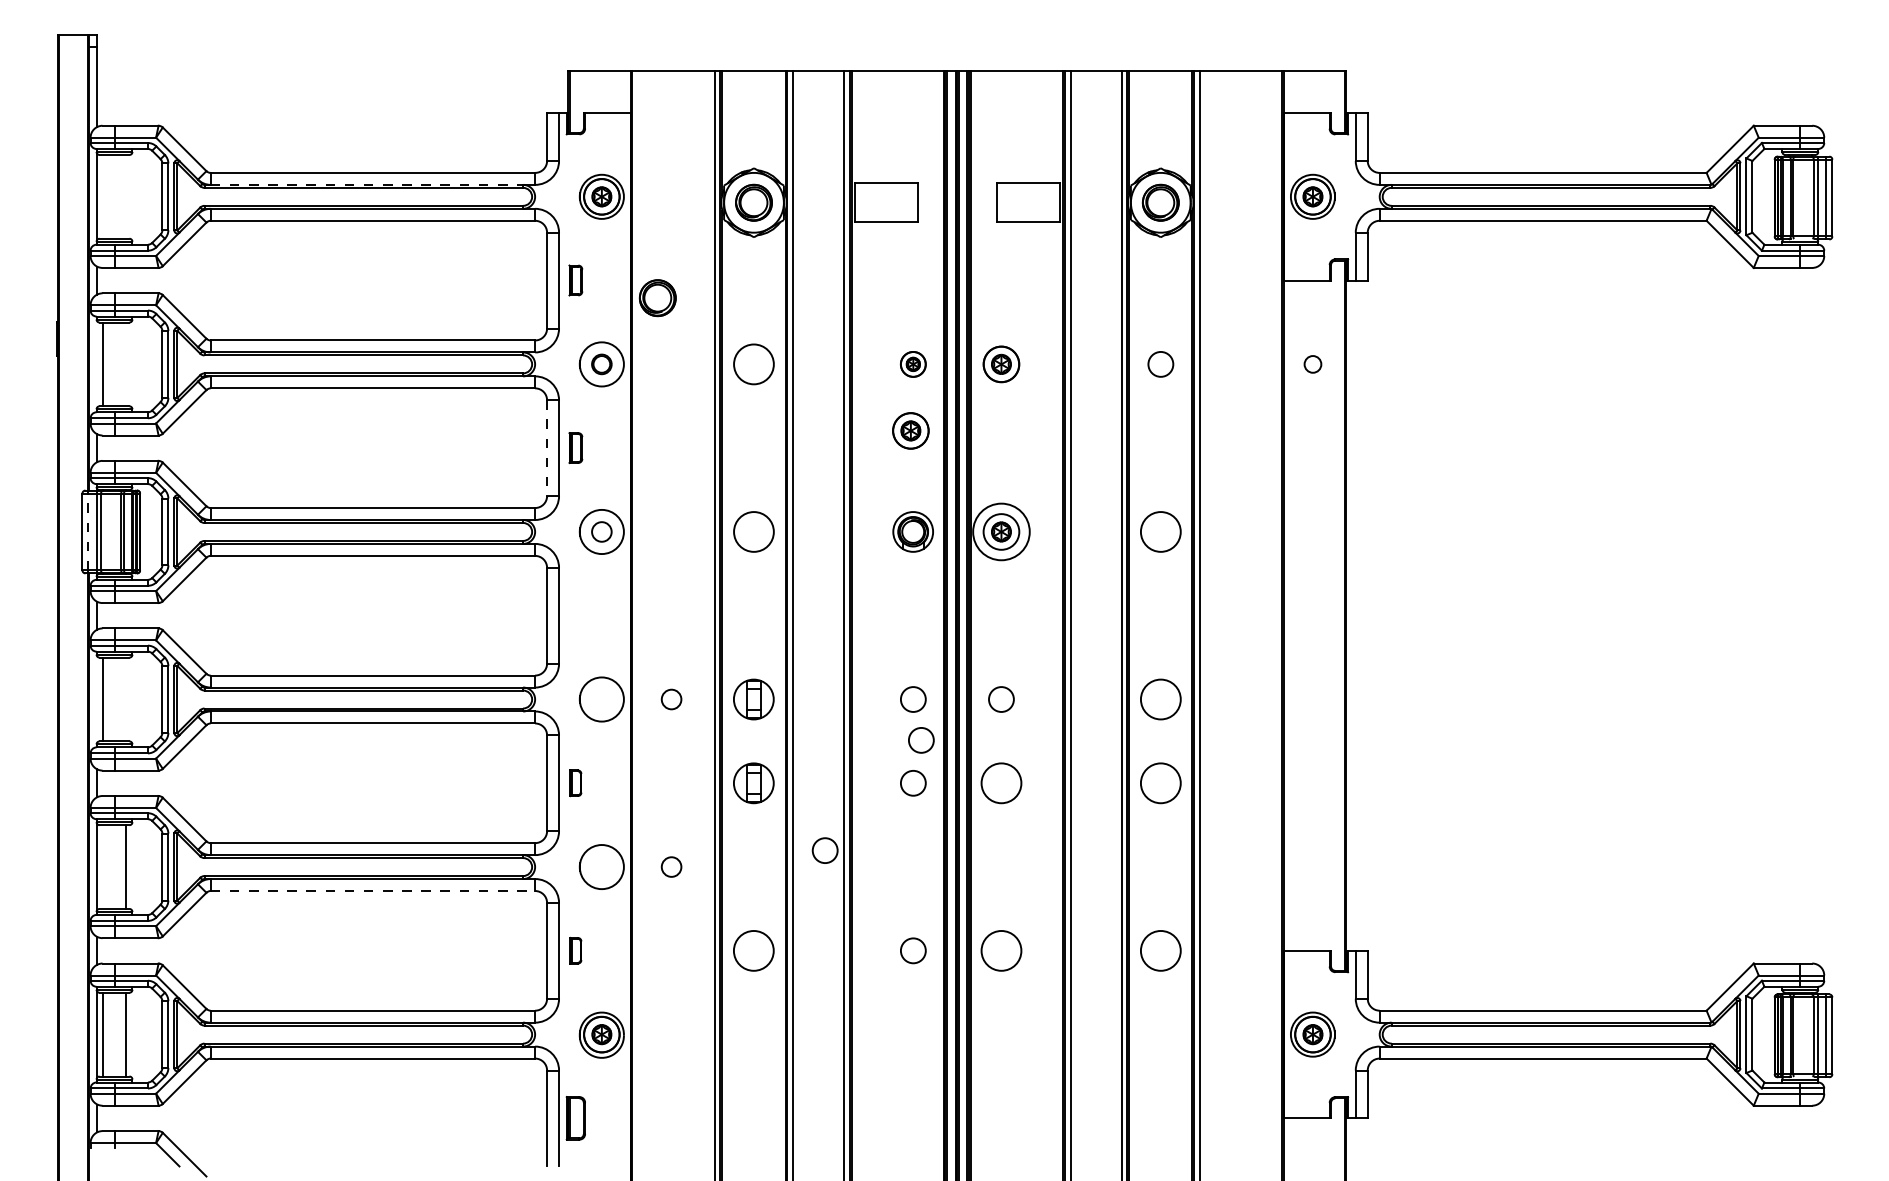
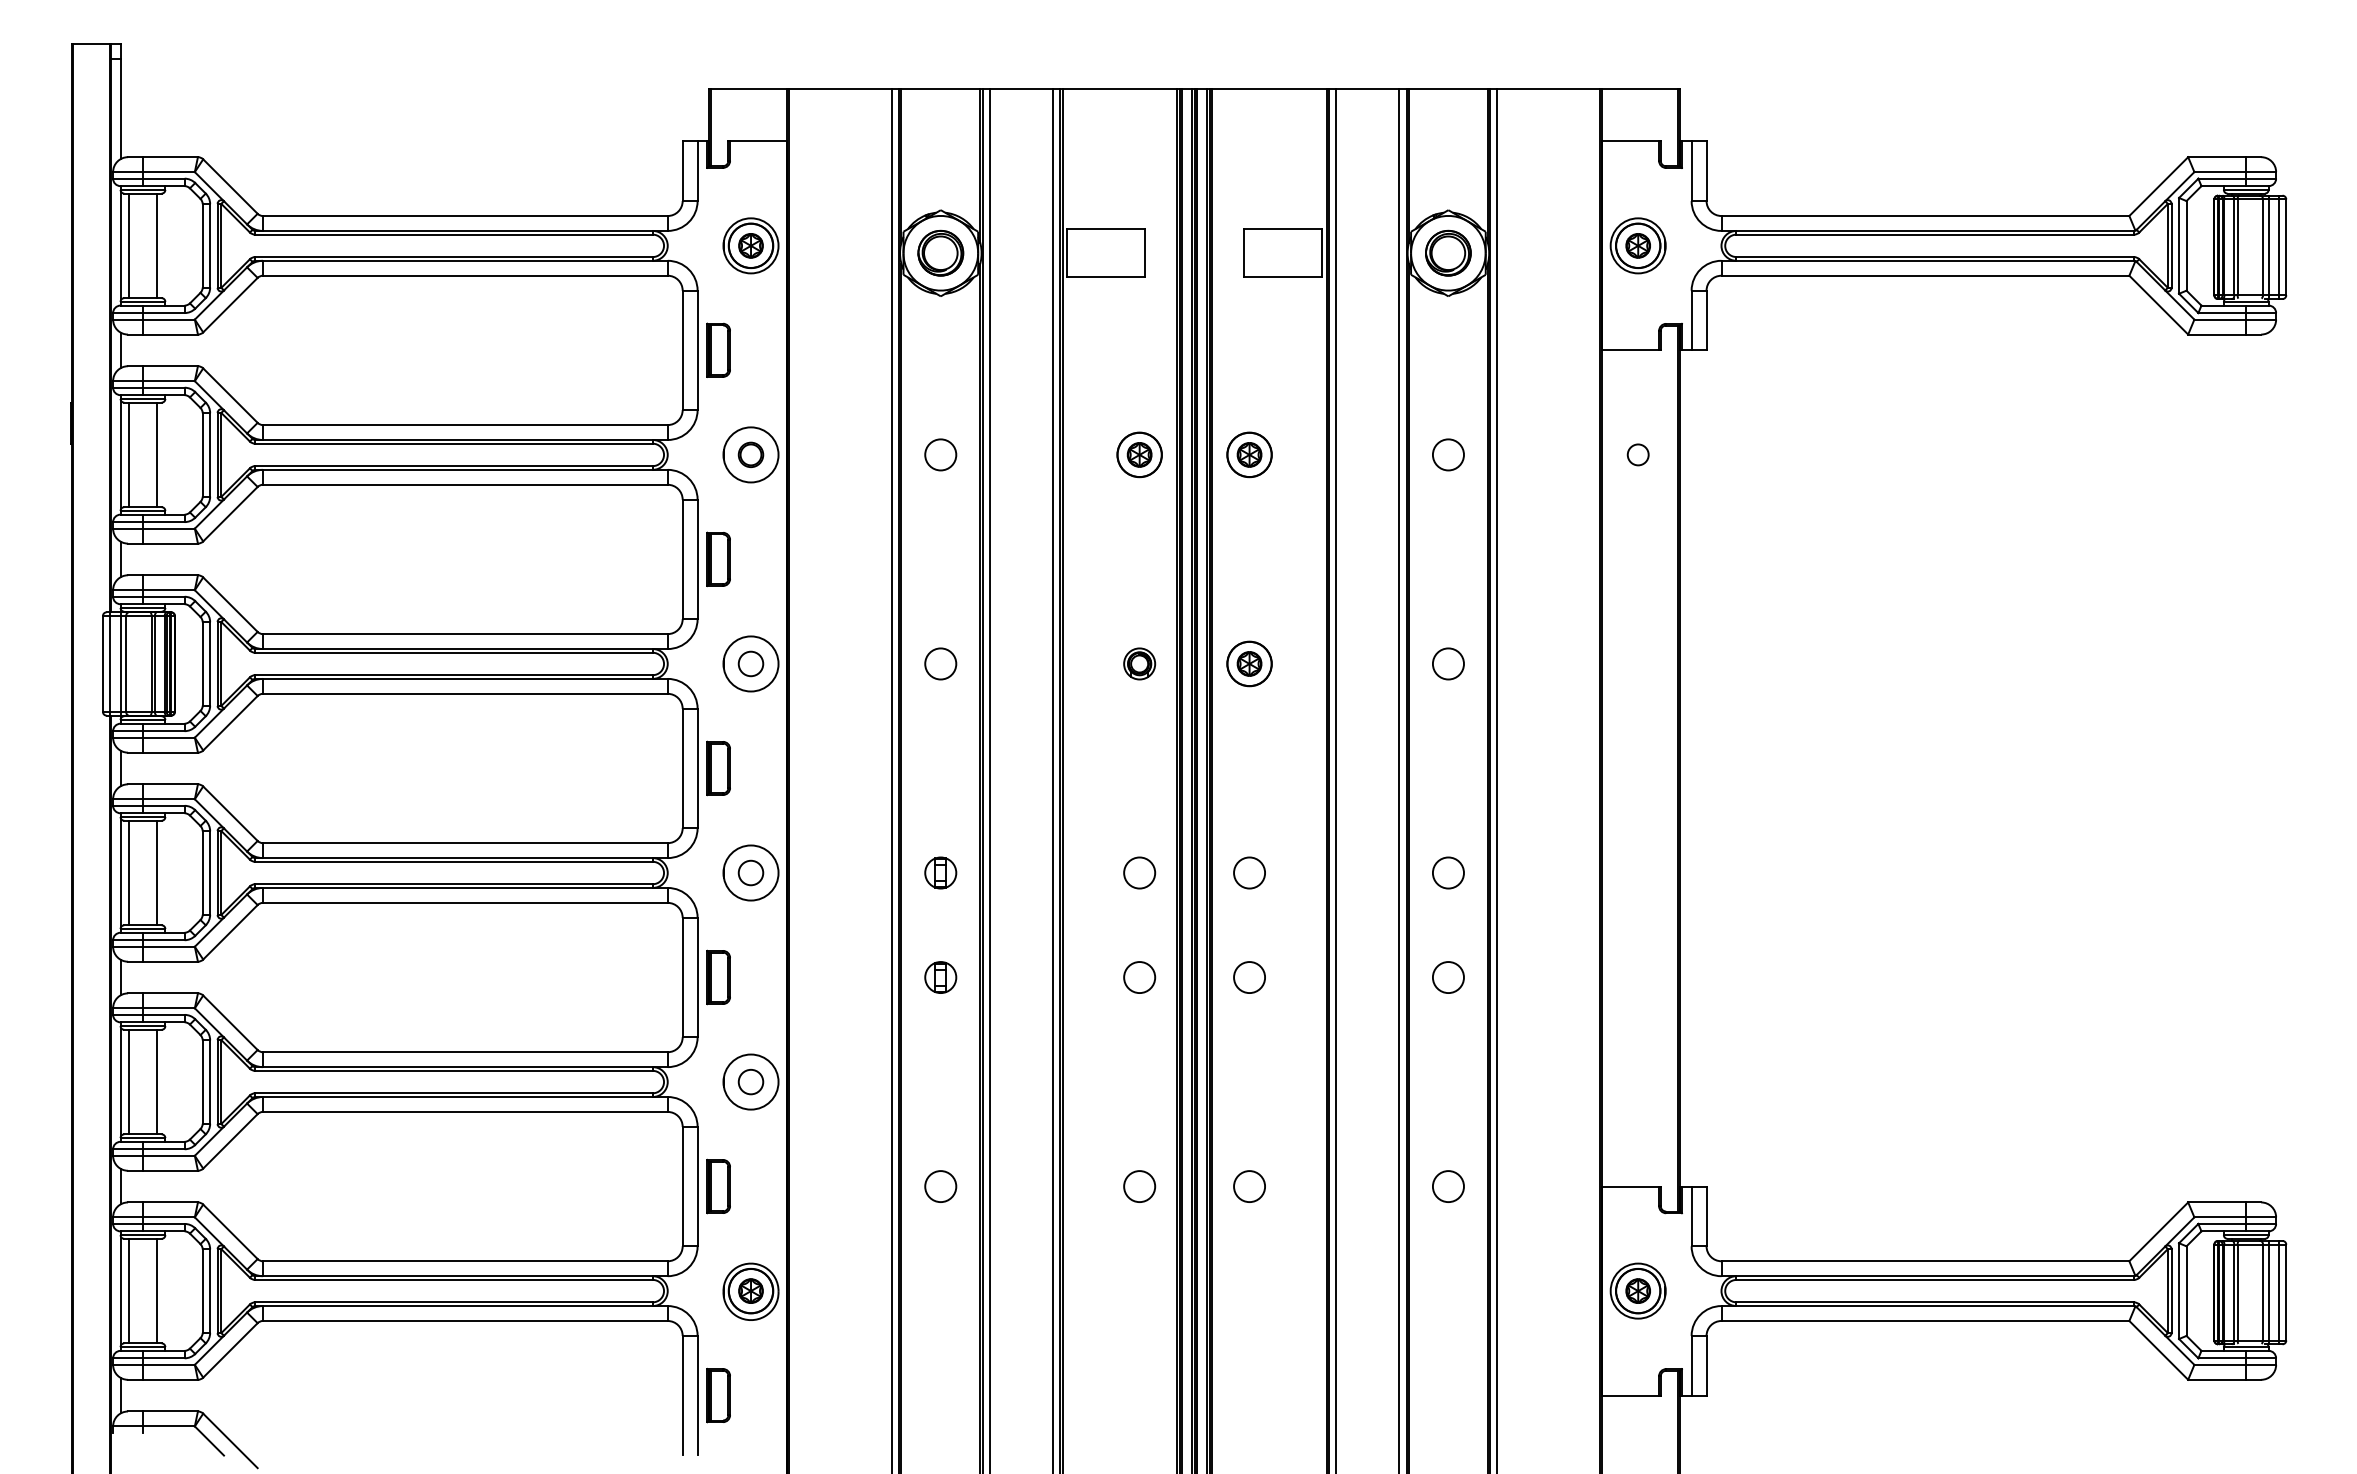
line: (366, 184) -> (457, 230), dashed -> solid
line: (102, 196) -> (128, 245), added
line: (126, 196) -> (157, 245), added
part: (575, 279) -> (718, 349), size x1.43
part: (657, 297) -> (820, 371), removed
line: (97, 364) -> (121, 454), added
line: (126, 364) -> (157, 454), added
circle: (753, 364) -> (940, 454), size x0.62
part: (913, 364) -> (1139, 454), size x1.43
part: (910, 430) -> (1136, 537), removed
part: (575, 447) -> (718, 558), size x1.43
line: (546, 448) -> (682, 559), dashed -> solid
line: (88, 531) -> (110, 663), dashed -> solid
circle: (753, 531) -> (940, 663), size x0.62
part: (913, 531) -> (1139, 663), size x0.62
circle: (1001, 531) -> (1249, 663), size x0.62
circle: (1160, 531) -> (1448, 663), size x0.62
part: (575, 615) -> (718, 768), added
line: (97, 699) -> (121, 872), added
line: (126, 699) -> (157, 872), added
circle: (671, 699) -> (750, 872), moved
part: (753, 699) -> (940, 872), size x0.62
circle: (1160, 699) -> (1447, 872), size x0.62
circle: (921, 739) -> (1149, 923), removed
part: (575, 783) -> (718, 977), size x1.67
part: (753, 783) -> (940, 977), size x0.62
circle: (1001, 783) -> (1249, 977), size x0.62
circle: (1160, 783) -> (1448, 977), size x0.62
circle: (825, 850) -> (1029, 1061), removed
line: (102, 866) -> (128, 1081), added
circle: (671, 867) -> (750, 1082), moved
line: (373, 890) -> (465, 1111), dashed -> solid
part: (575, 950) -> (718, 1186), size x1.67
circle: (753, 950) -> (940, 1186), size x0.62
circle: (1001, 950) -> (1249, 1186), size x0.62
circle: (1160, 950) -> (1448, 1186), size x0.62

